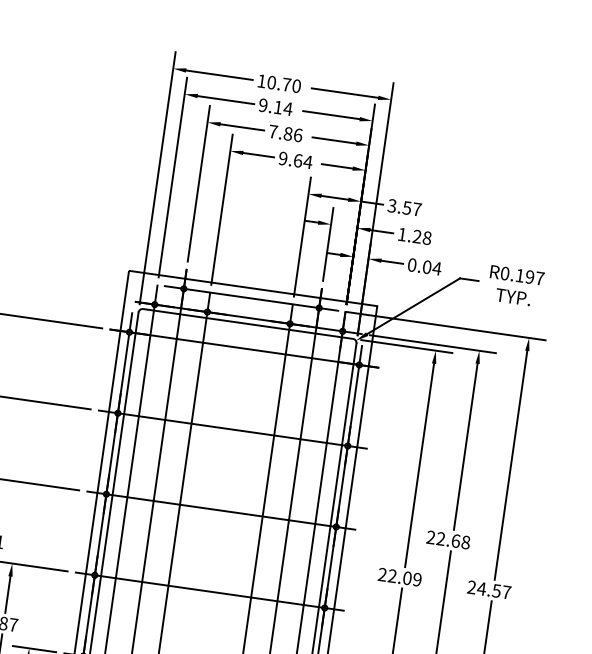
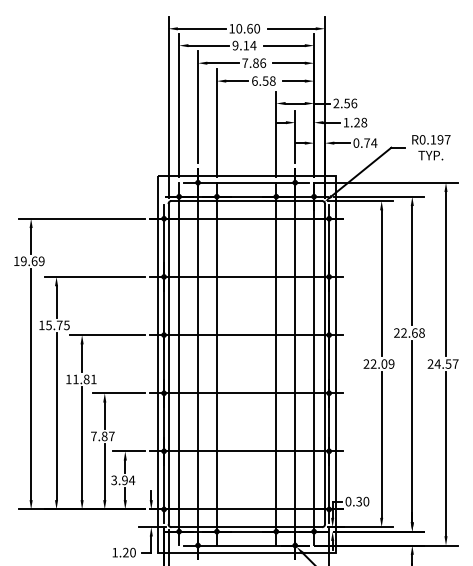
text: (286, 84) -> (249, 28), 10.70 -> 10.60
text: (295, 159) -> (263, 80), 9.64 -> 6.58
text: (404, 207) -> (345, 103), 3.57 -> 2.56
text: (427, 266) -> (367, 142), 0.04 -> 0.74

